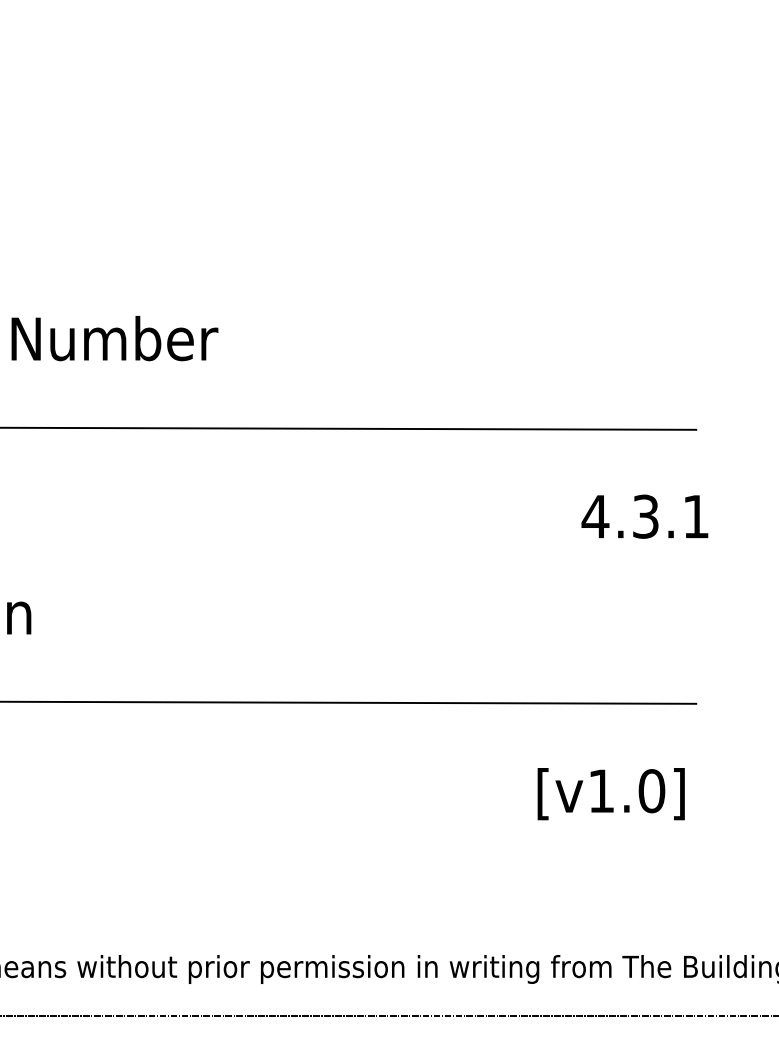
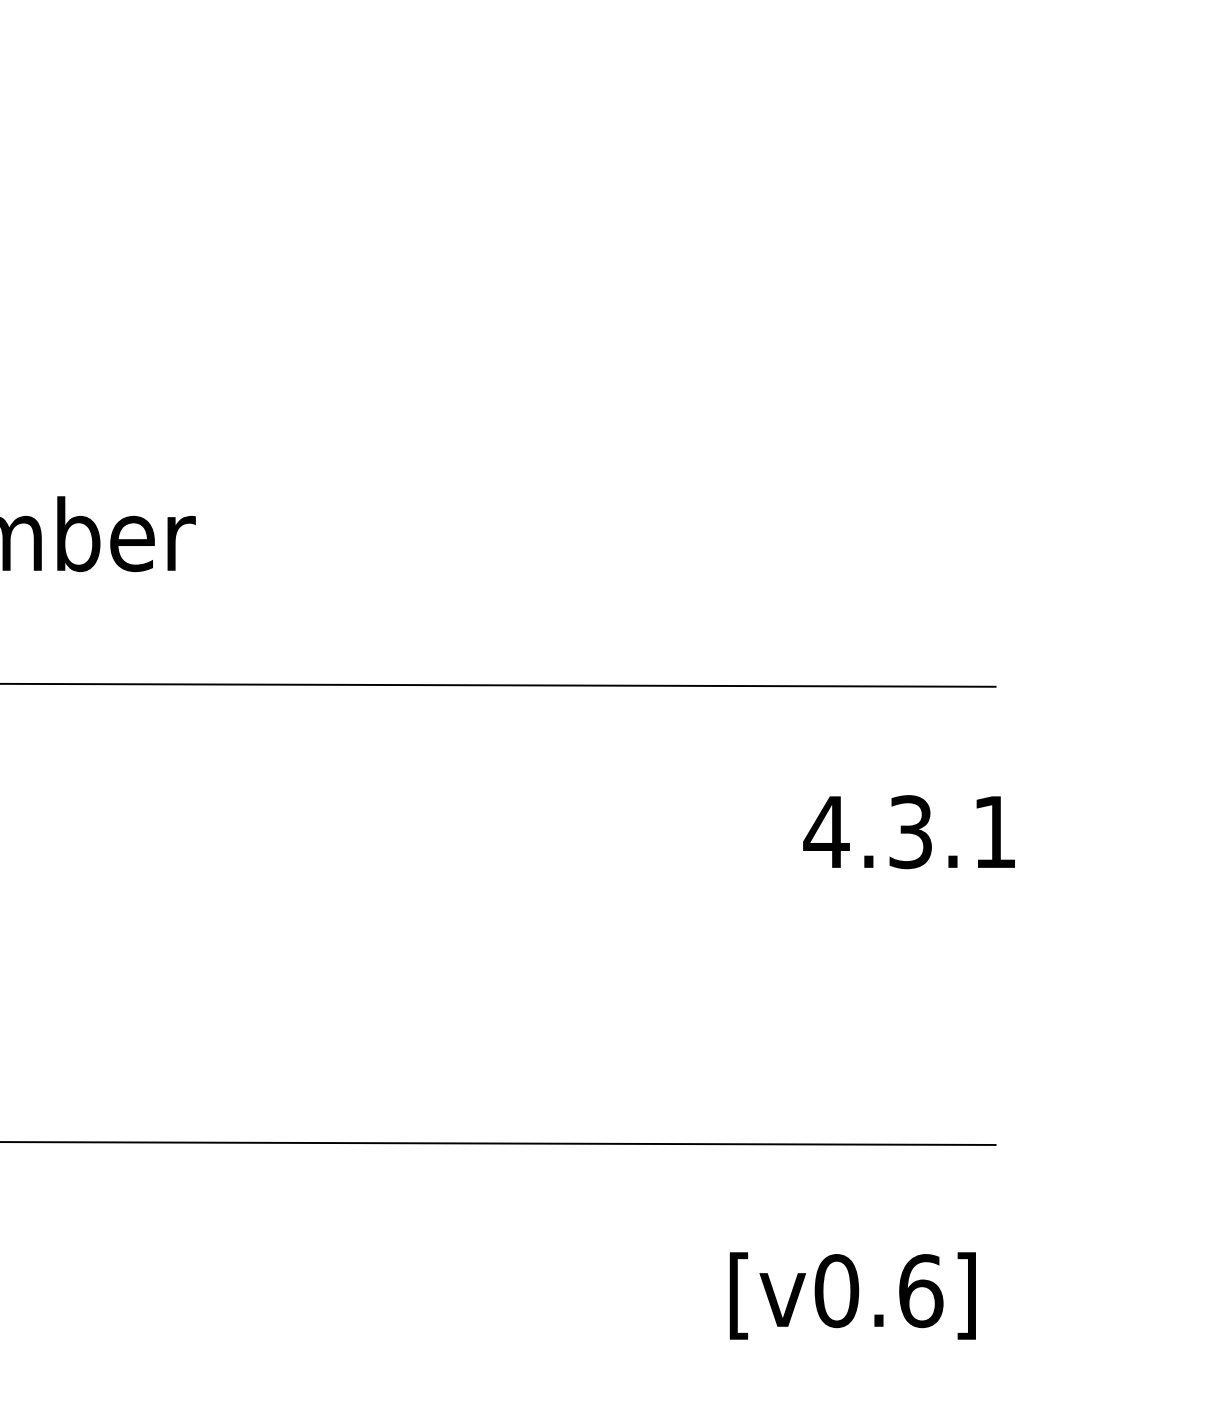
text: (626, 791) -> (878, 1291), [v1.0] -> [v0.6]

